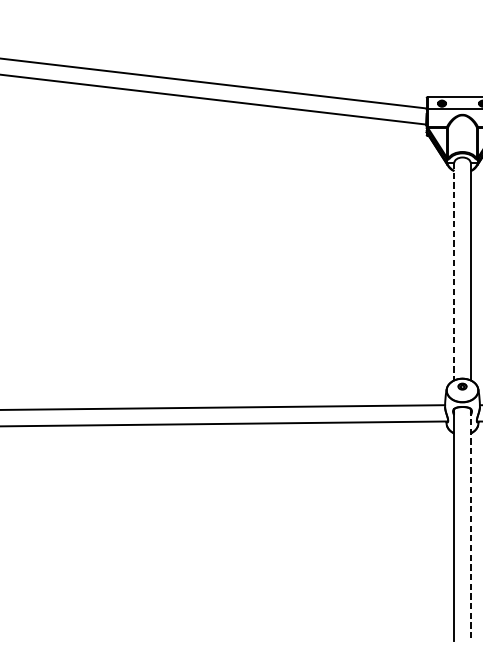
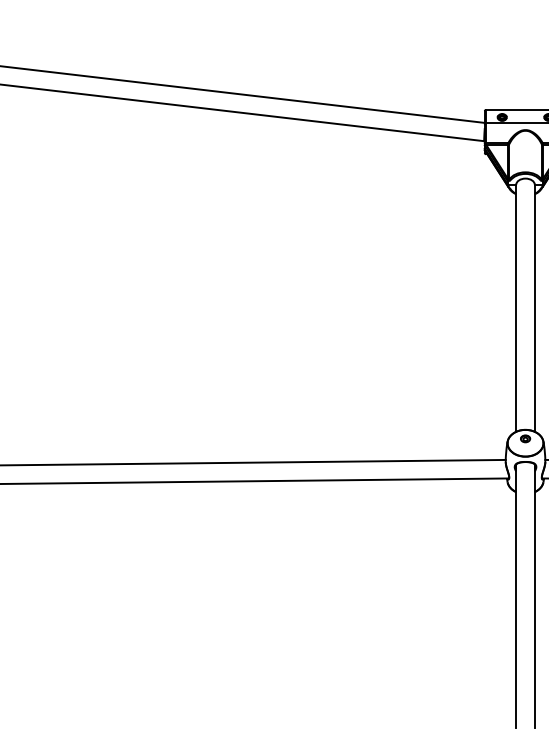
line: (454, 271) -> (516, 308), dashed -> solid
line: (470, 525) -> (534, 596), dashed -> solid

